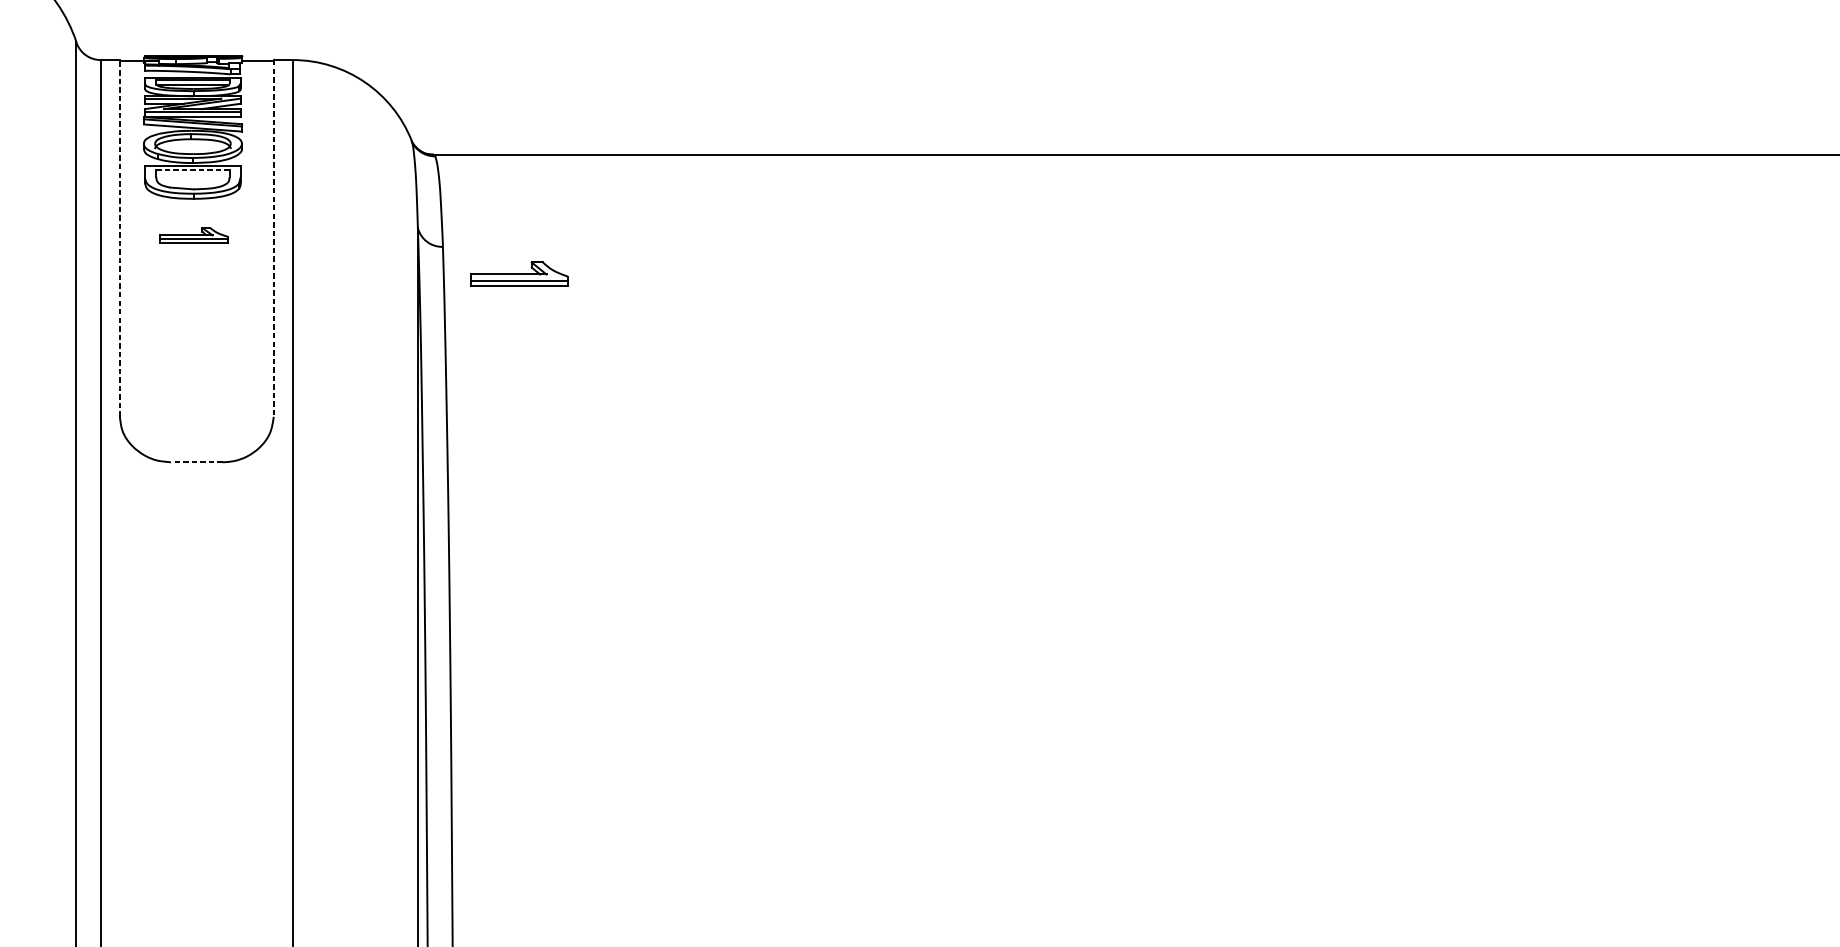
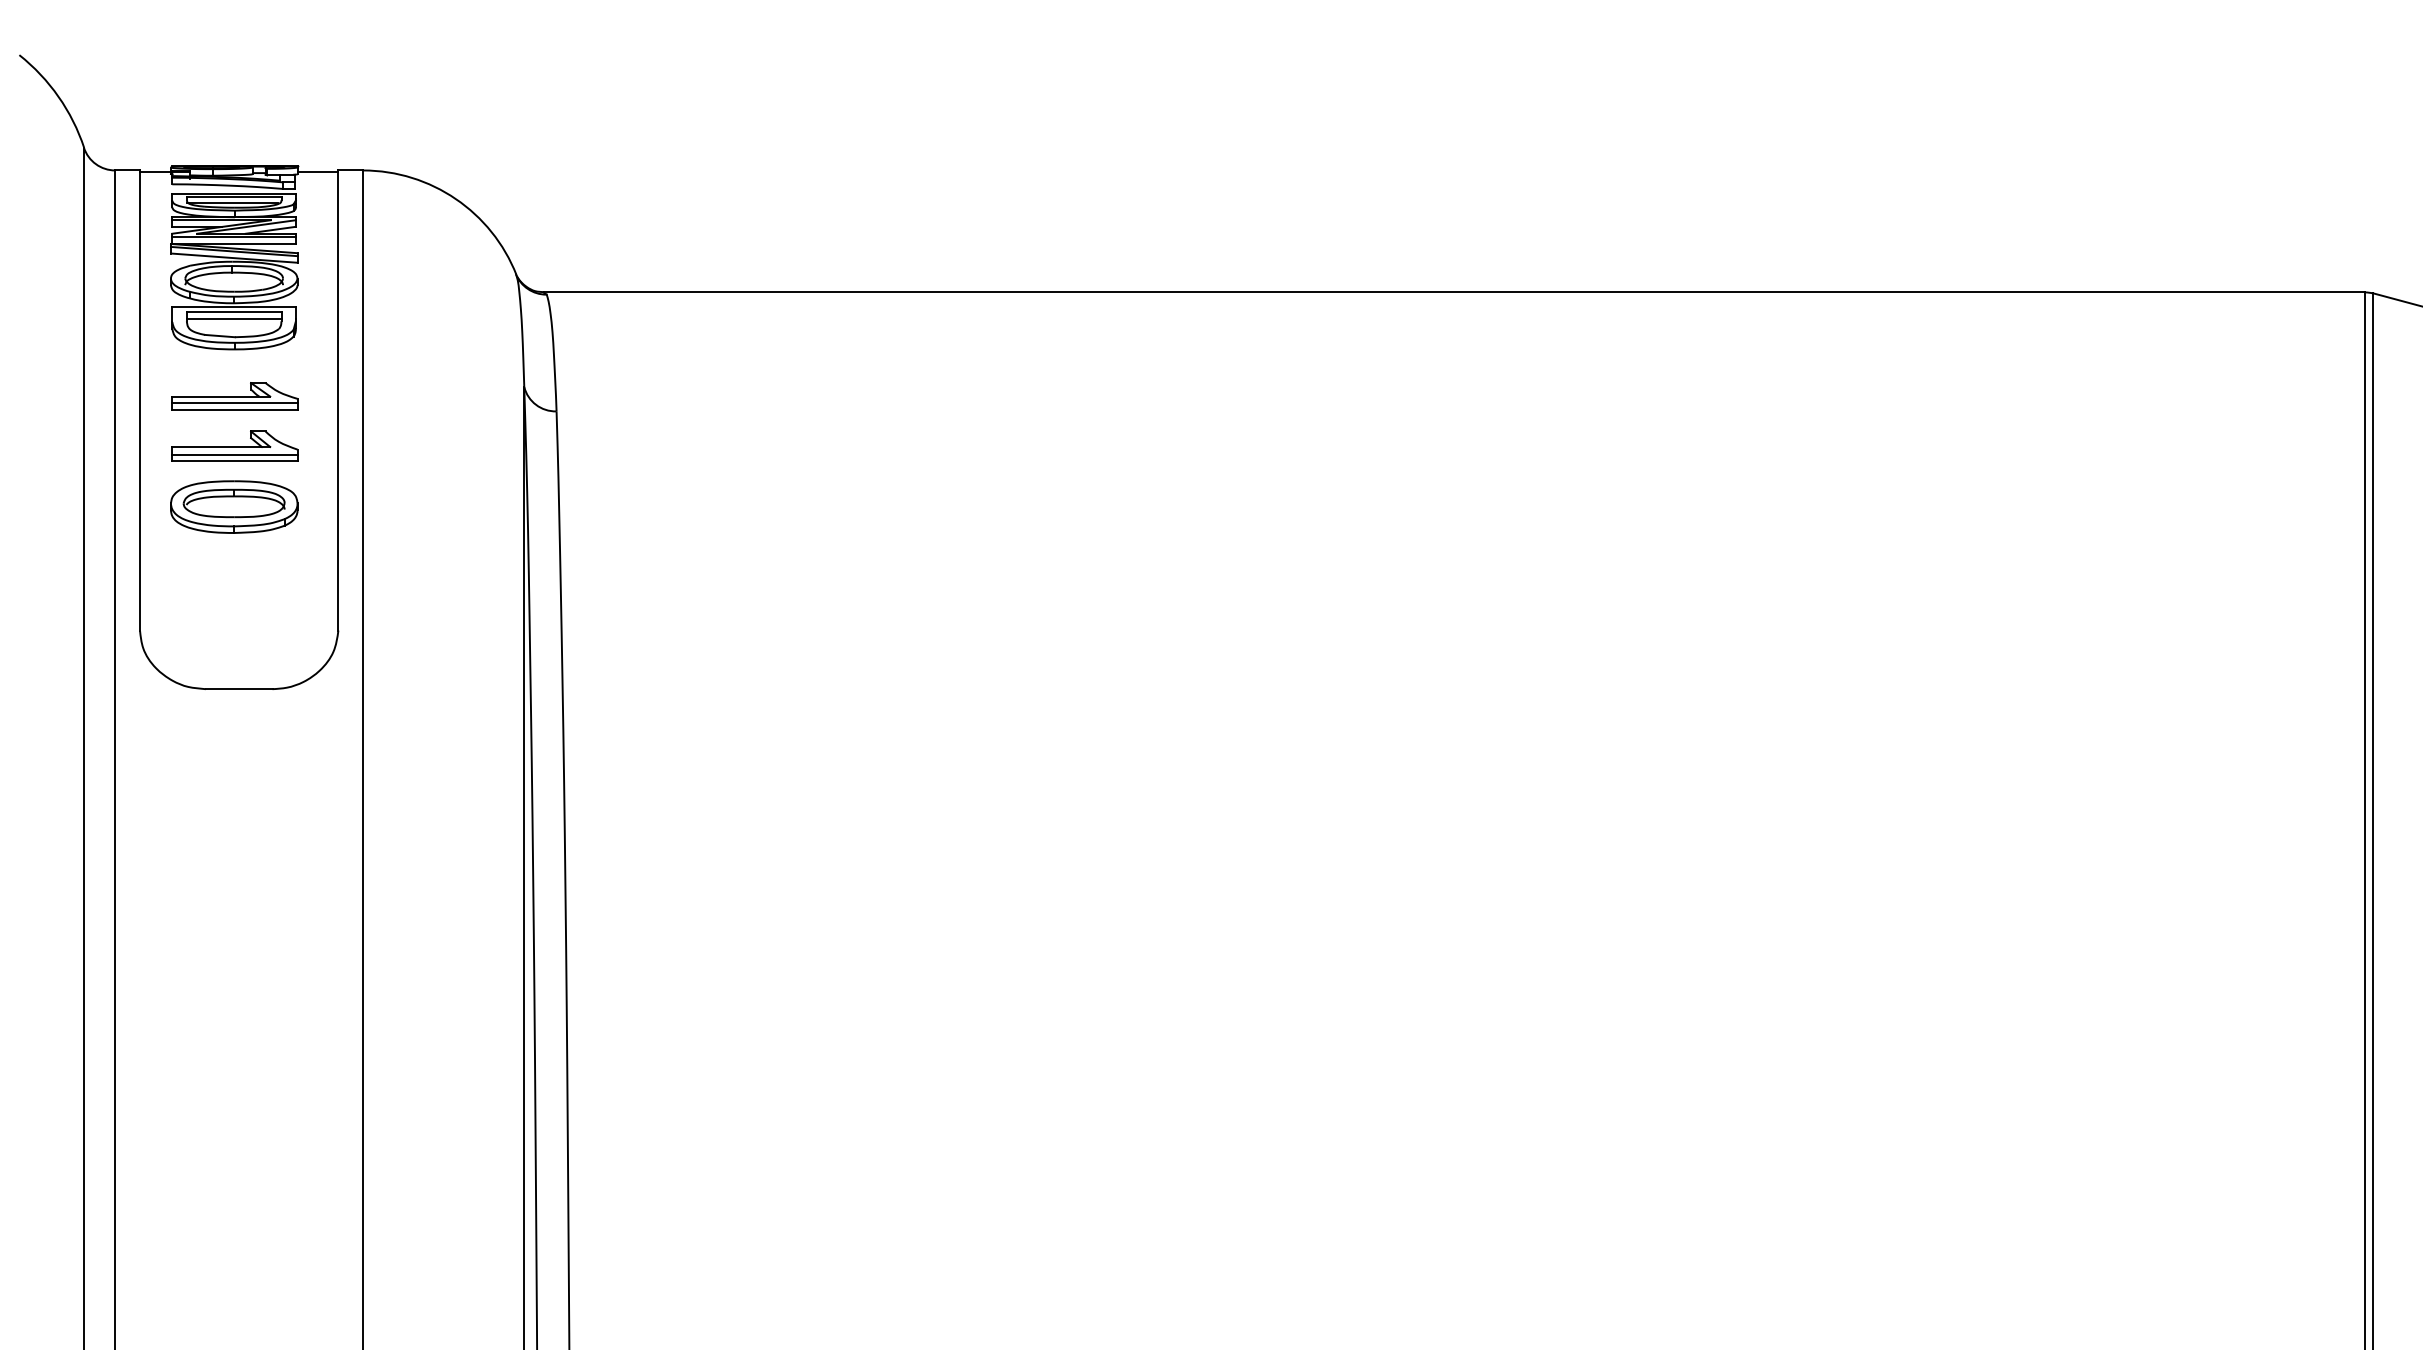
line: (193, 170) -> (234, 312), dashed -> solid
line: (192, 174) -> (233, 318), added
part: (193, 235) -> (234, 396), size x1.43
line: (120, 238) -> (140, 400), dashed -> solid
line: (273, 239) -> (338, 401), dashed -> solid
part: (518, 273) -> (234, 445), moved
part: (193, 320) -> (234, 506), added
line: (196, 462) -> (238, 689), dashed -> solid

